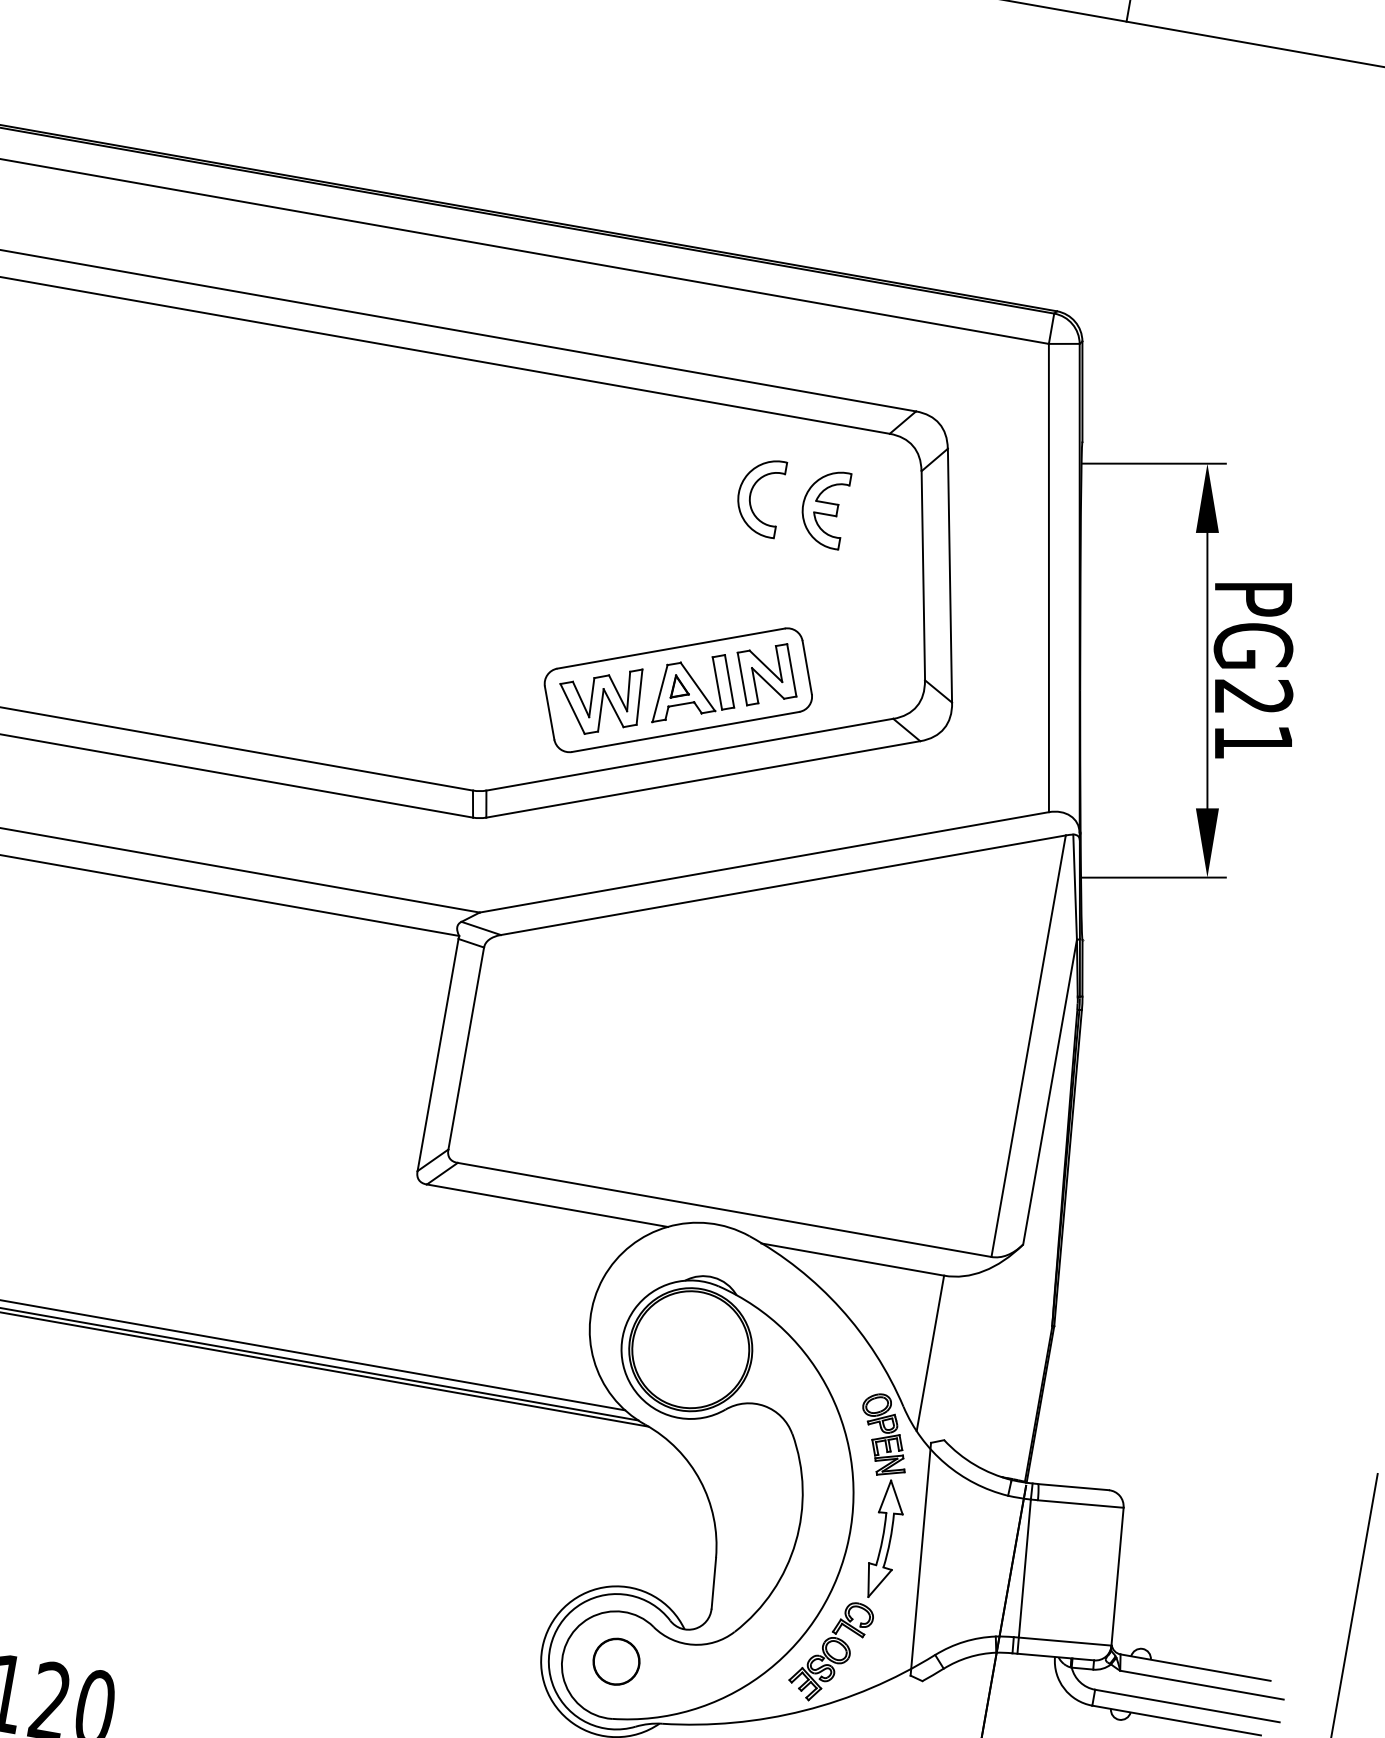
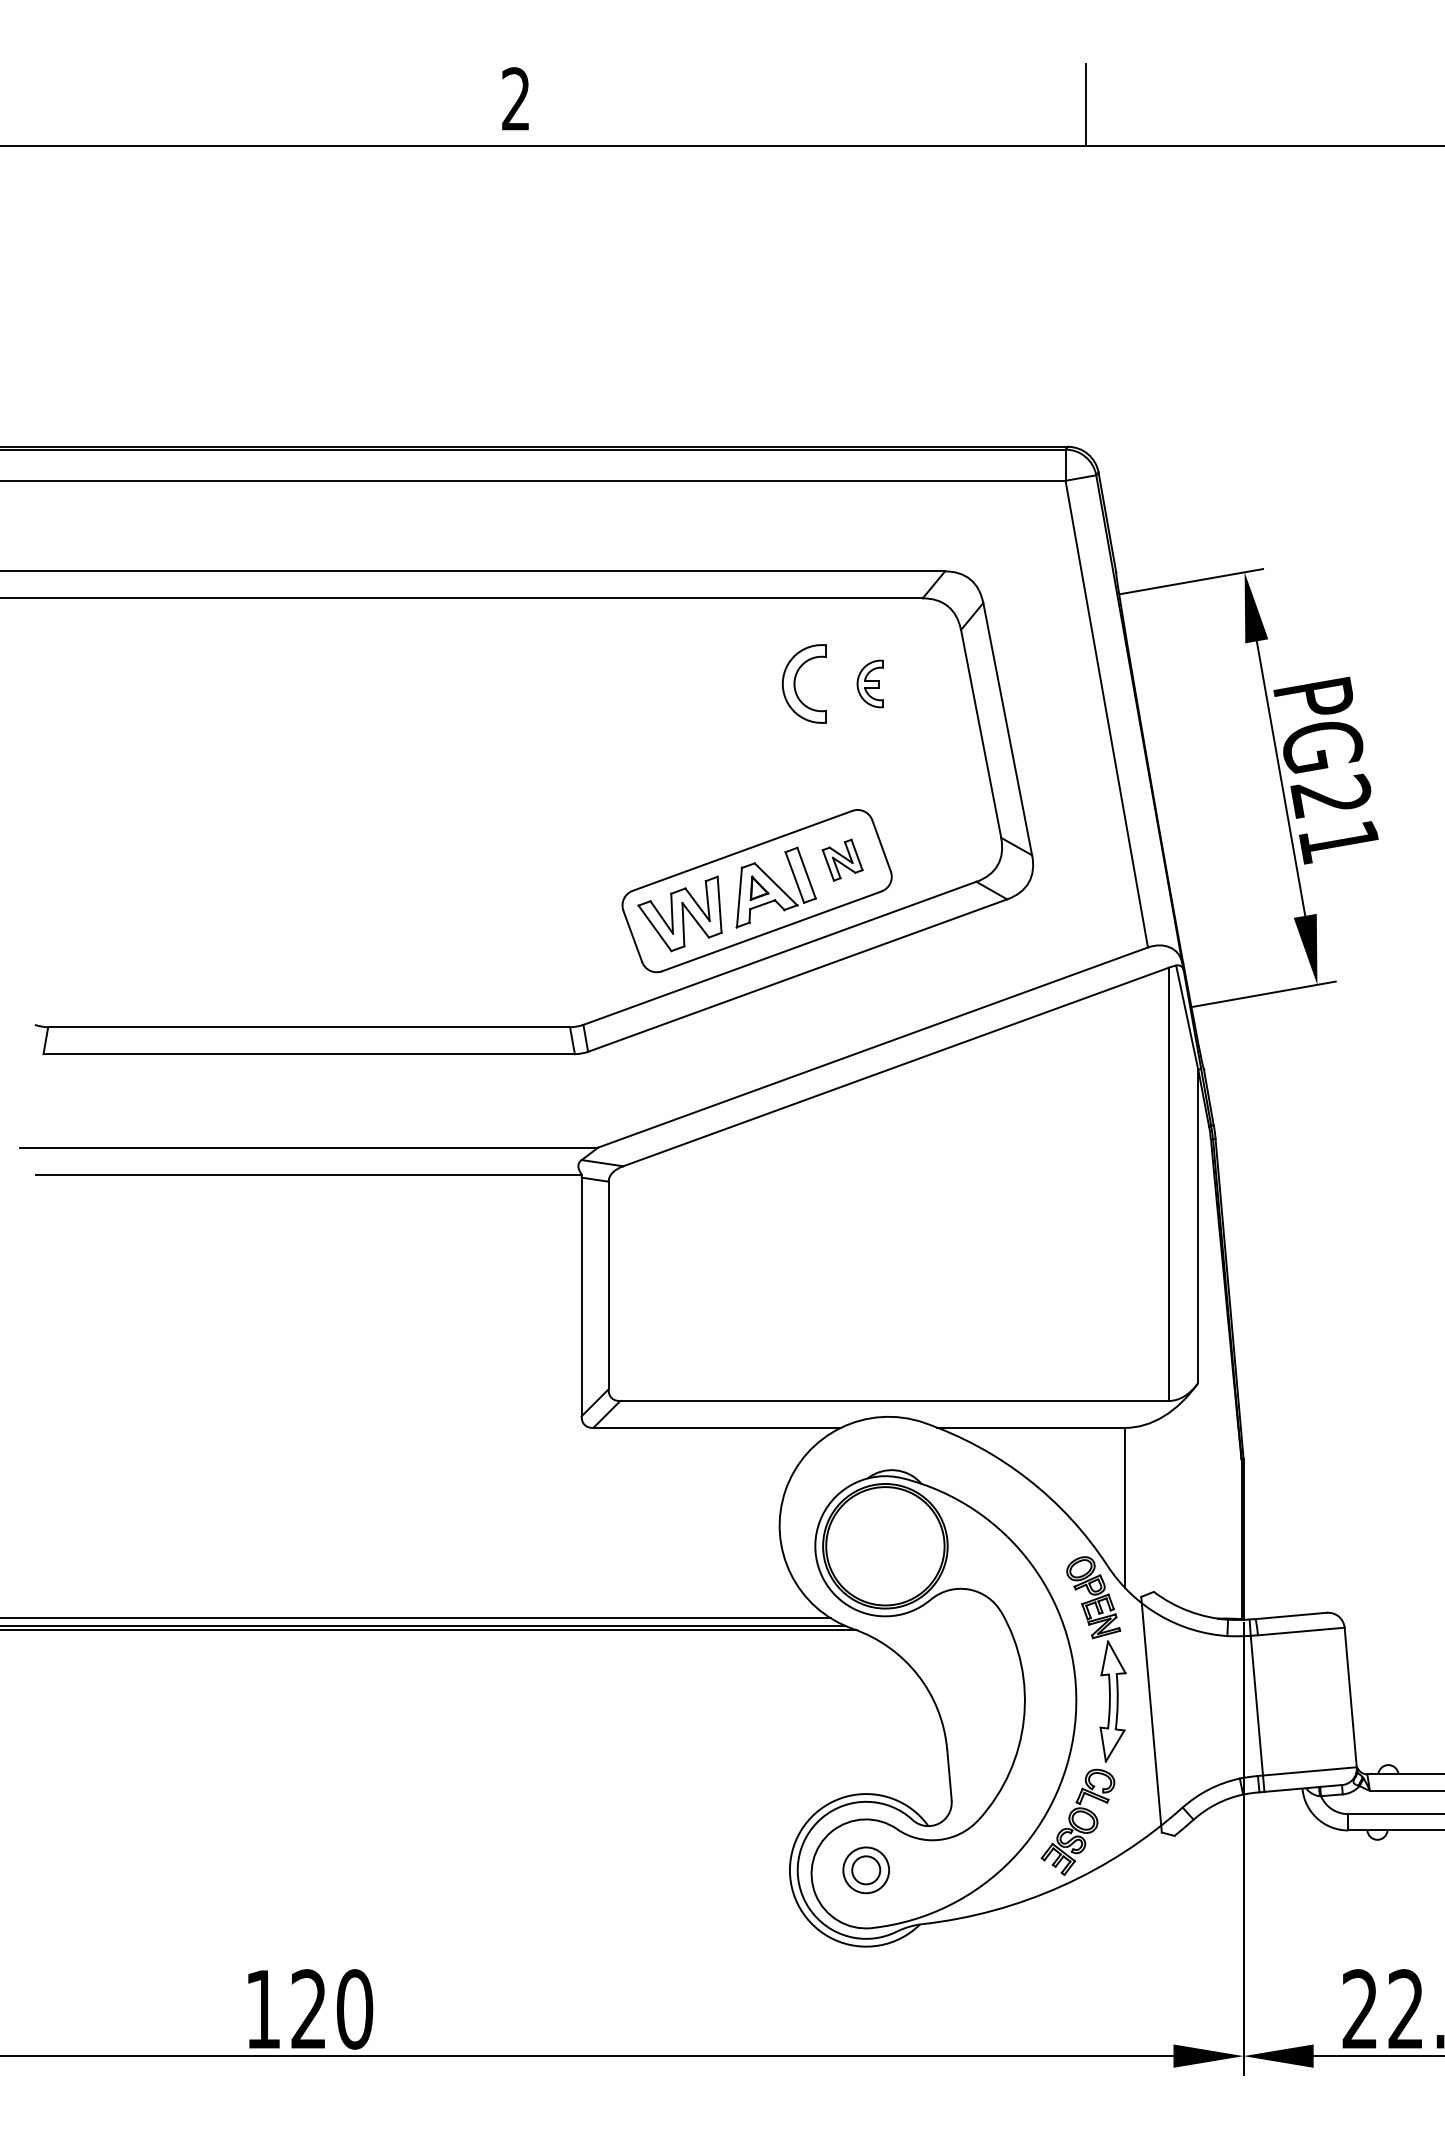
part: (824, 507) -> (870, 683), size x0.6
part: (766, 675) -> (842, 860), size x0.6
circle: (615, 1661) -> (865, 1870), size x0.6

